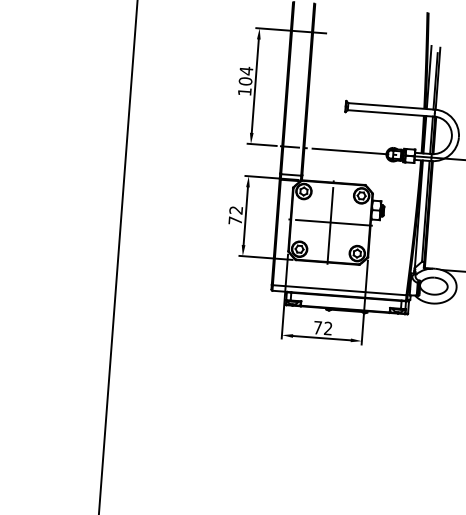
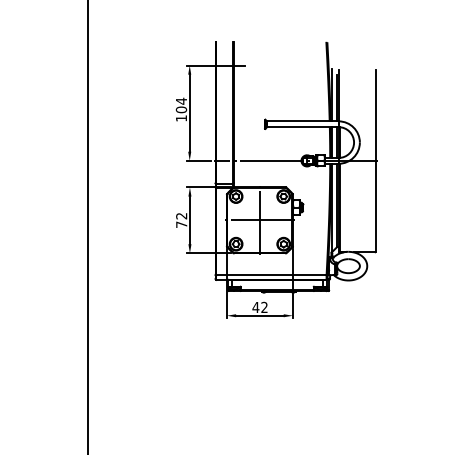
text: (317, 327) -> (255, 307), 72 -> 42

